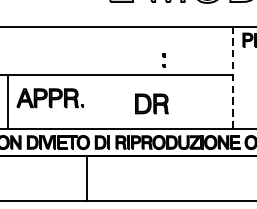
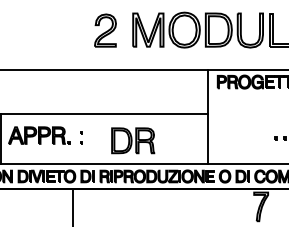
part: (164, 60) -> (81, 137), moved
line: (233, 78) -> (208, 117), dashed -> solid
part: (152, 103) -> (133, 140), size x1.43

